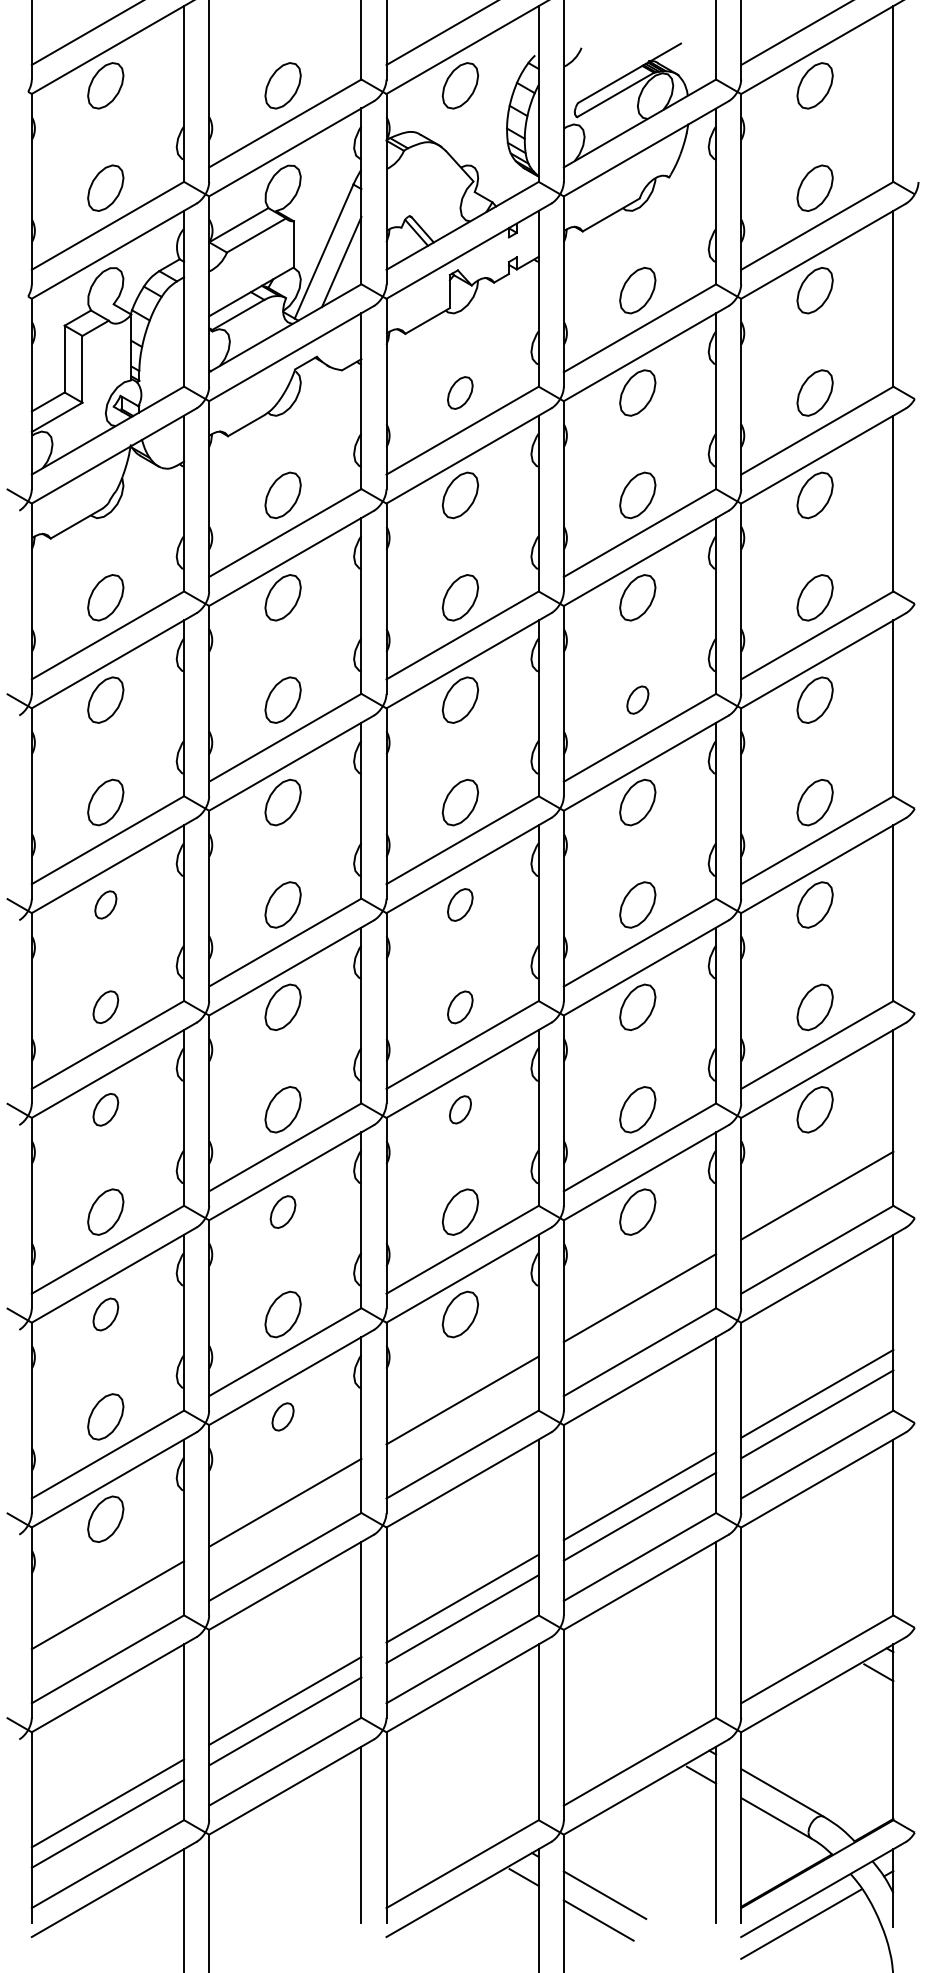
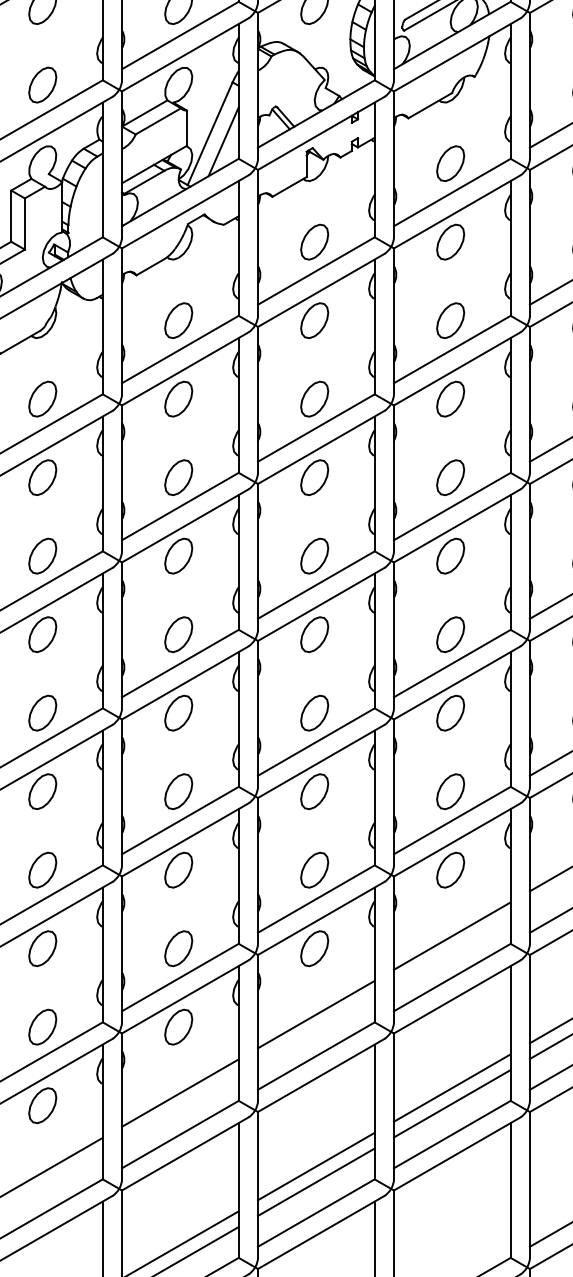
part: (459, 392) -> (313, 241), size x1.43
part: (637, 699) -> (450, 477), size x1.67
part: (105, 904) -> (42, 634), size x1.67
part: (459, 904) -> (313, 634), size x1.43
part: (105, 1006) -> (42, 712), size x1.43
part: (459, 1007) -> (313, 713), size x1.43
part: (105, 1109) -> (42, 791), size x1.43
part: (460, 1109) -> (314, 791), size x1.67
part: (282, 1211) -> (178, 869), size x1.43
part: (105, 1314) -> (42, 948), size x1.43
part: (282, 1416) -> (178, 1026), size x1.67

